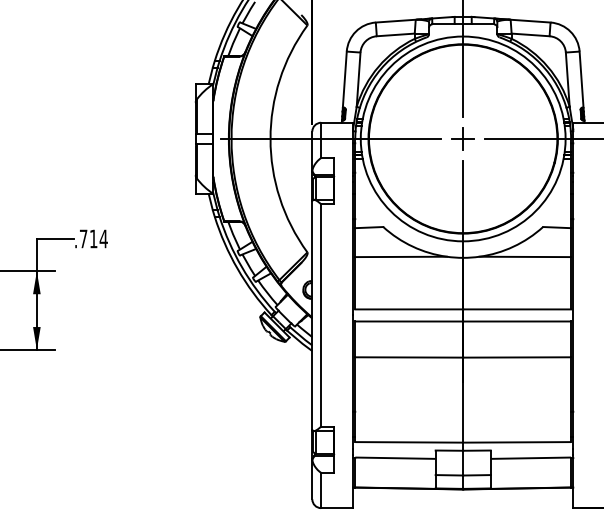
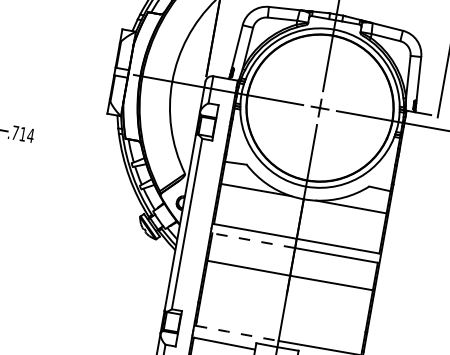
line: (409, 321) -> (253, 240), solid -> dashed
line: (408, 442) -> (236, 333), solid -> dashed

